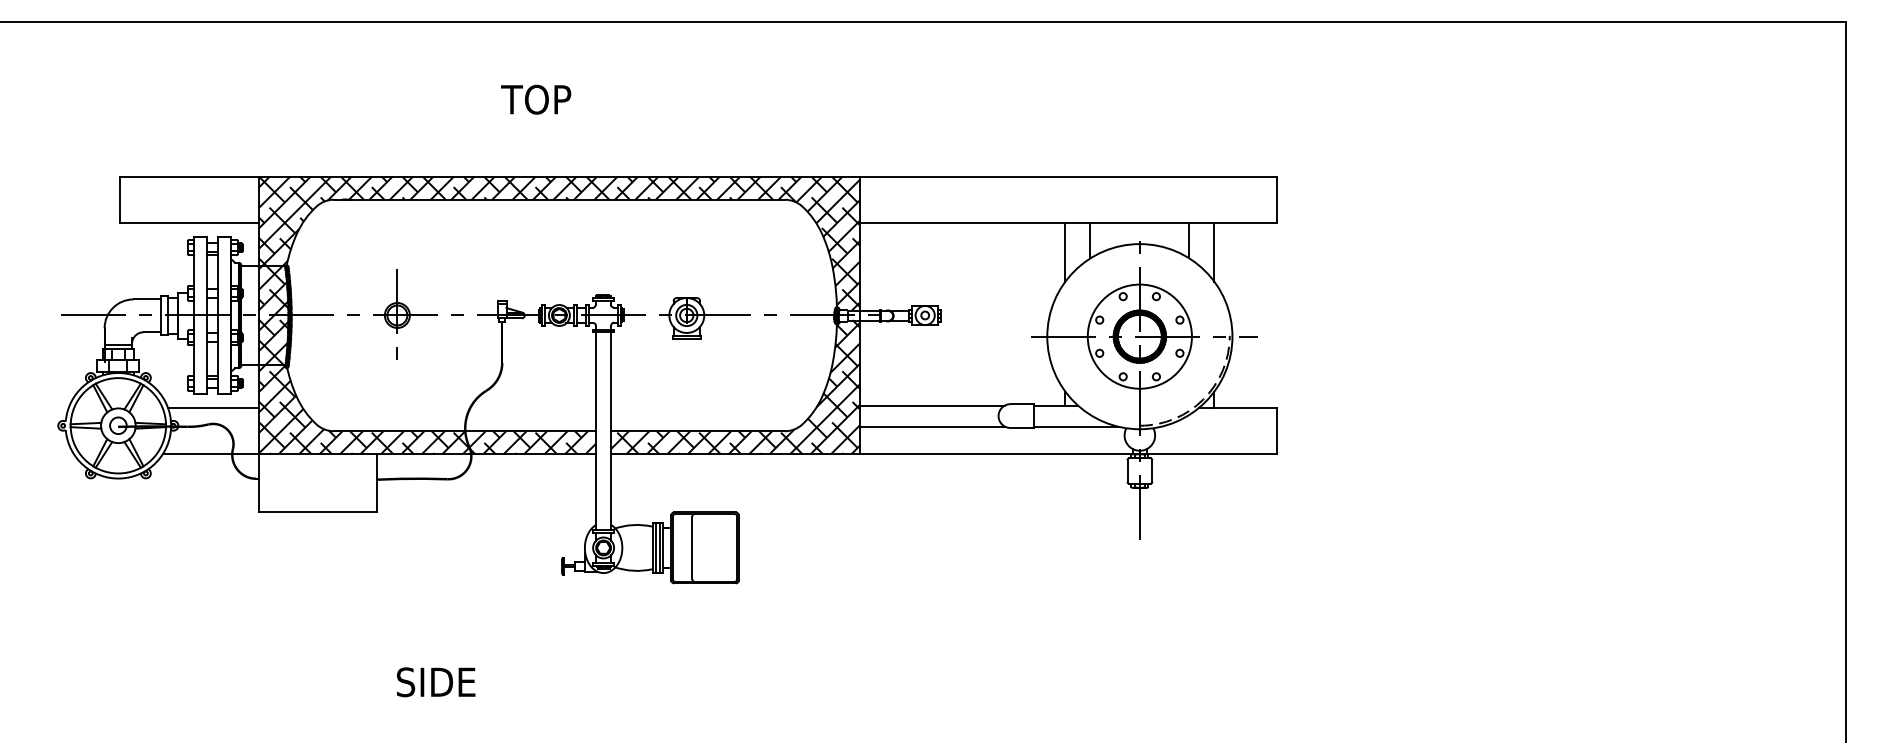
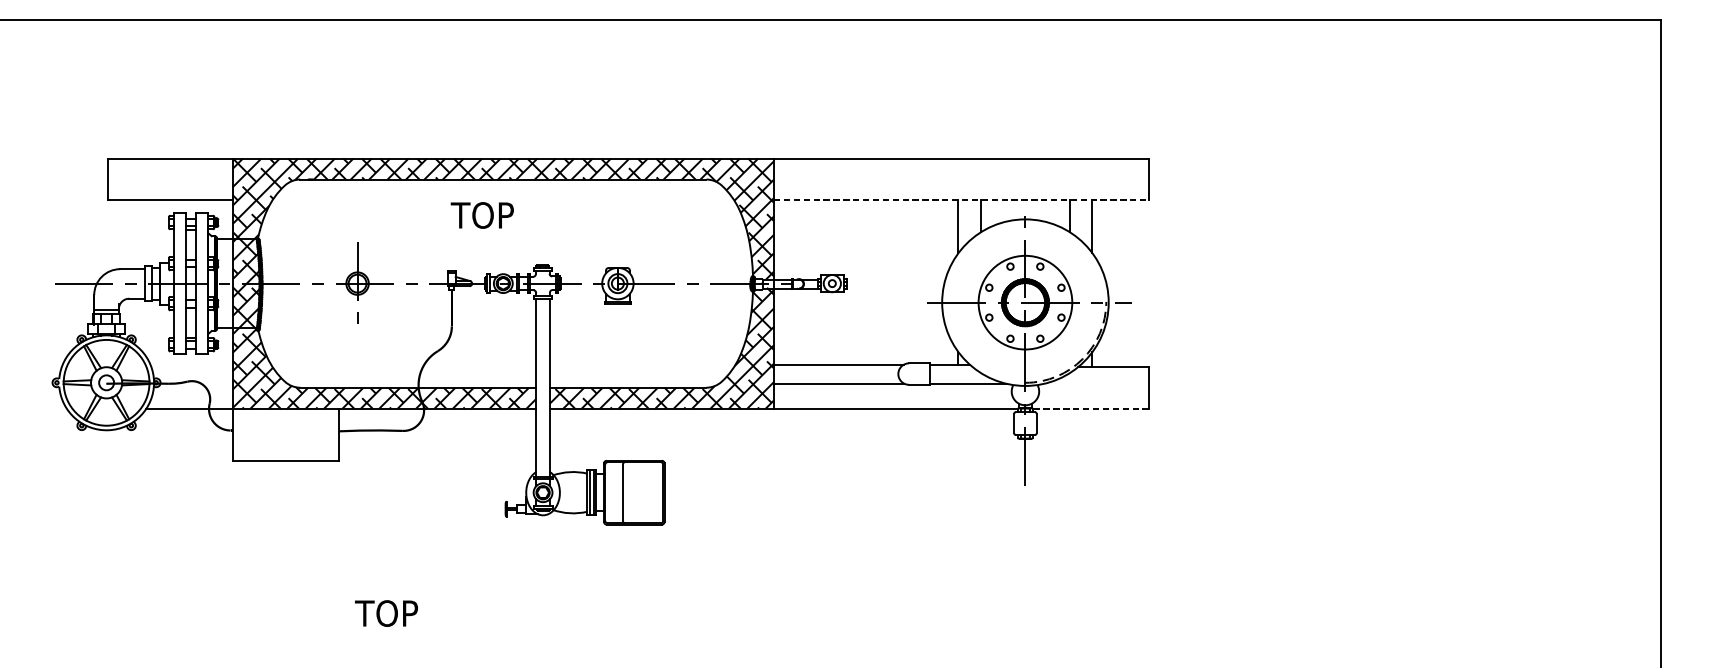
text: (536, 99) -> (482, 215), moved
line: (1069, 222) -> (962, 199), solid -> dashed
line: (213, 408) -> (192, 367), removed
line: (1212, 454) -> (1090, 408), solid -> dashed
text: (434, 682) -> (390, 613), SIDE -> TOP

